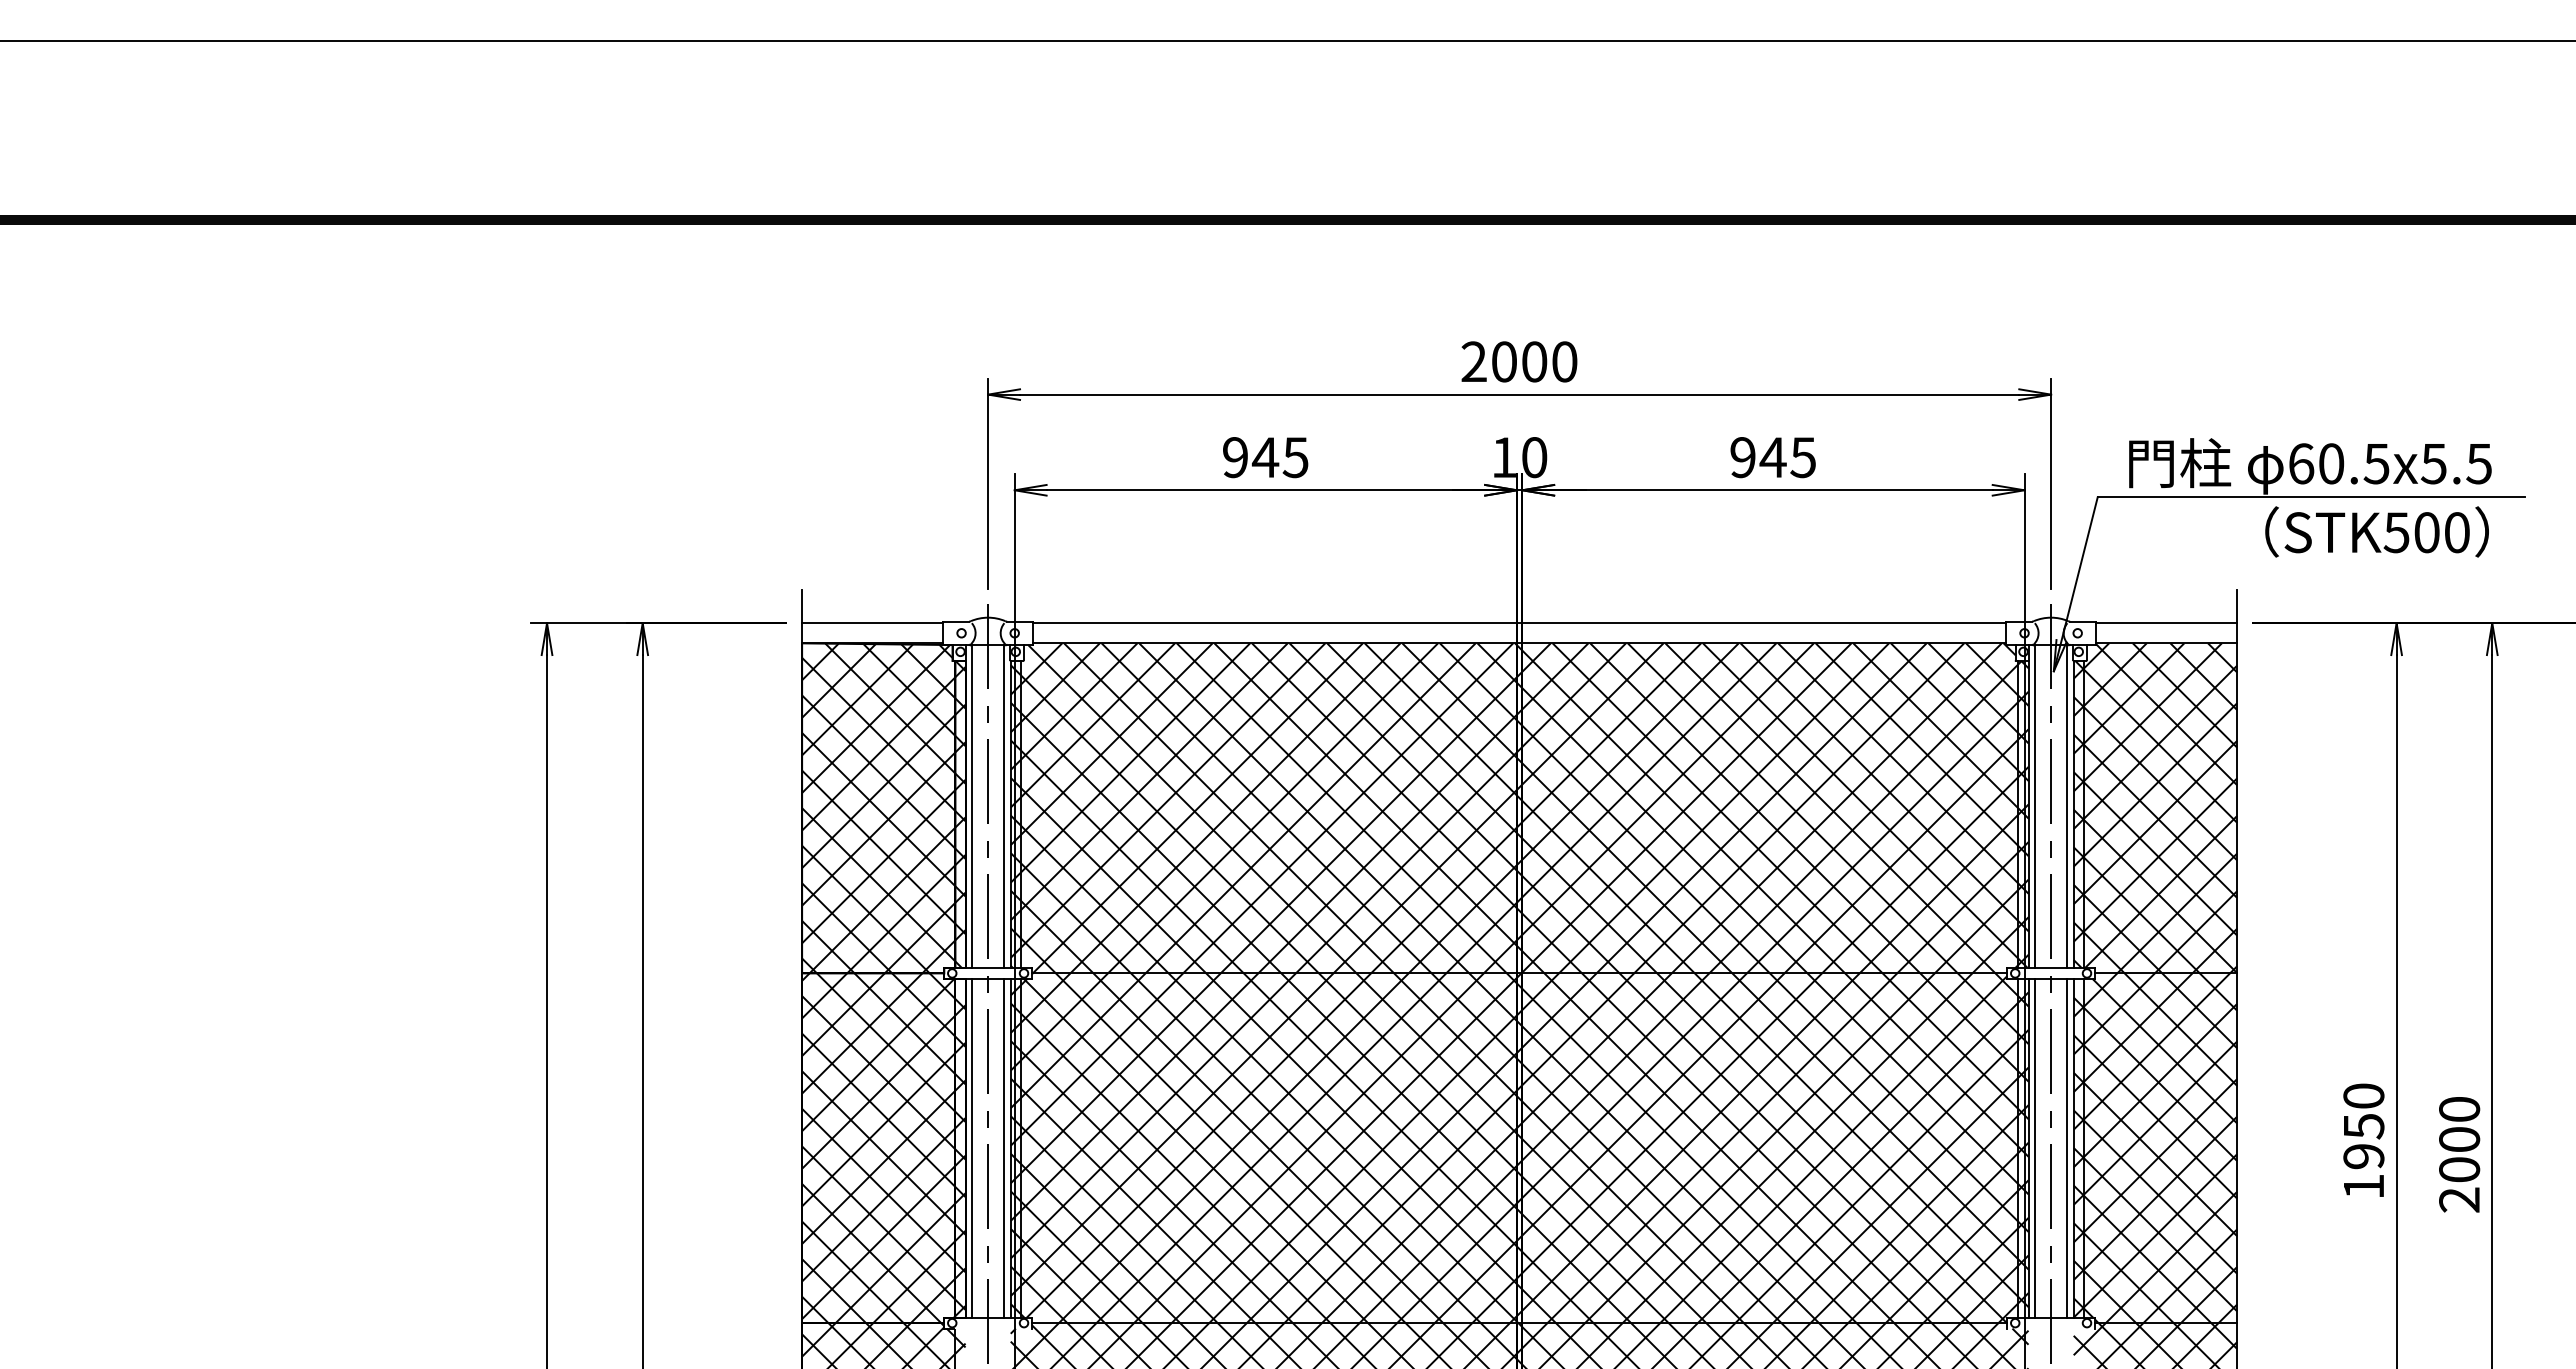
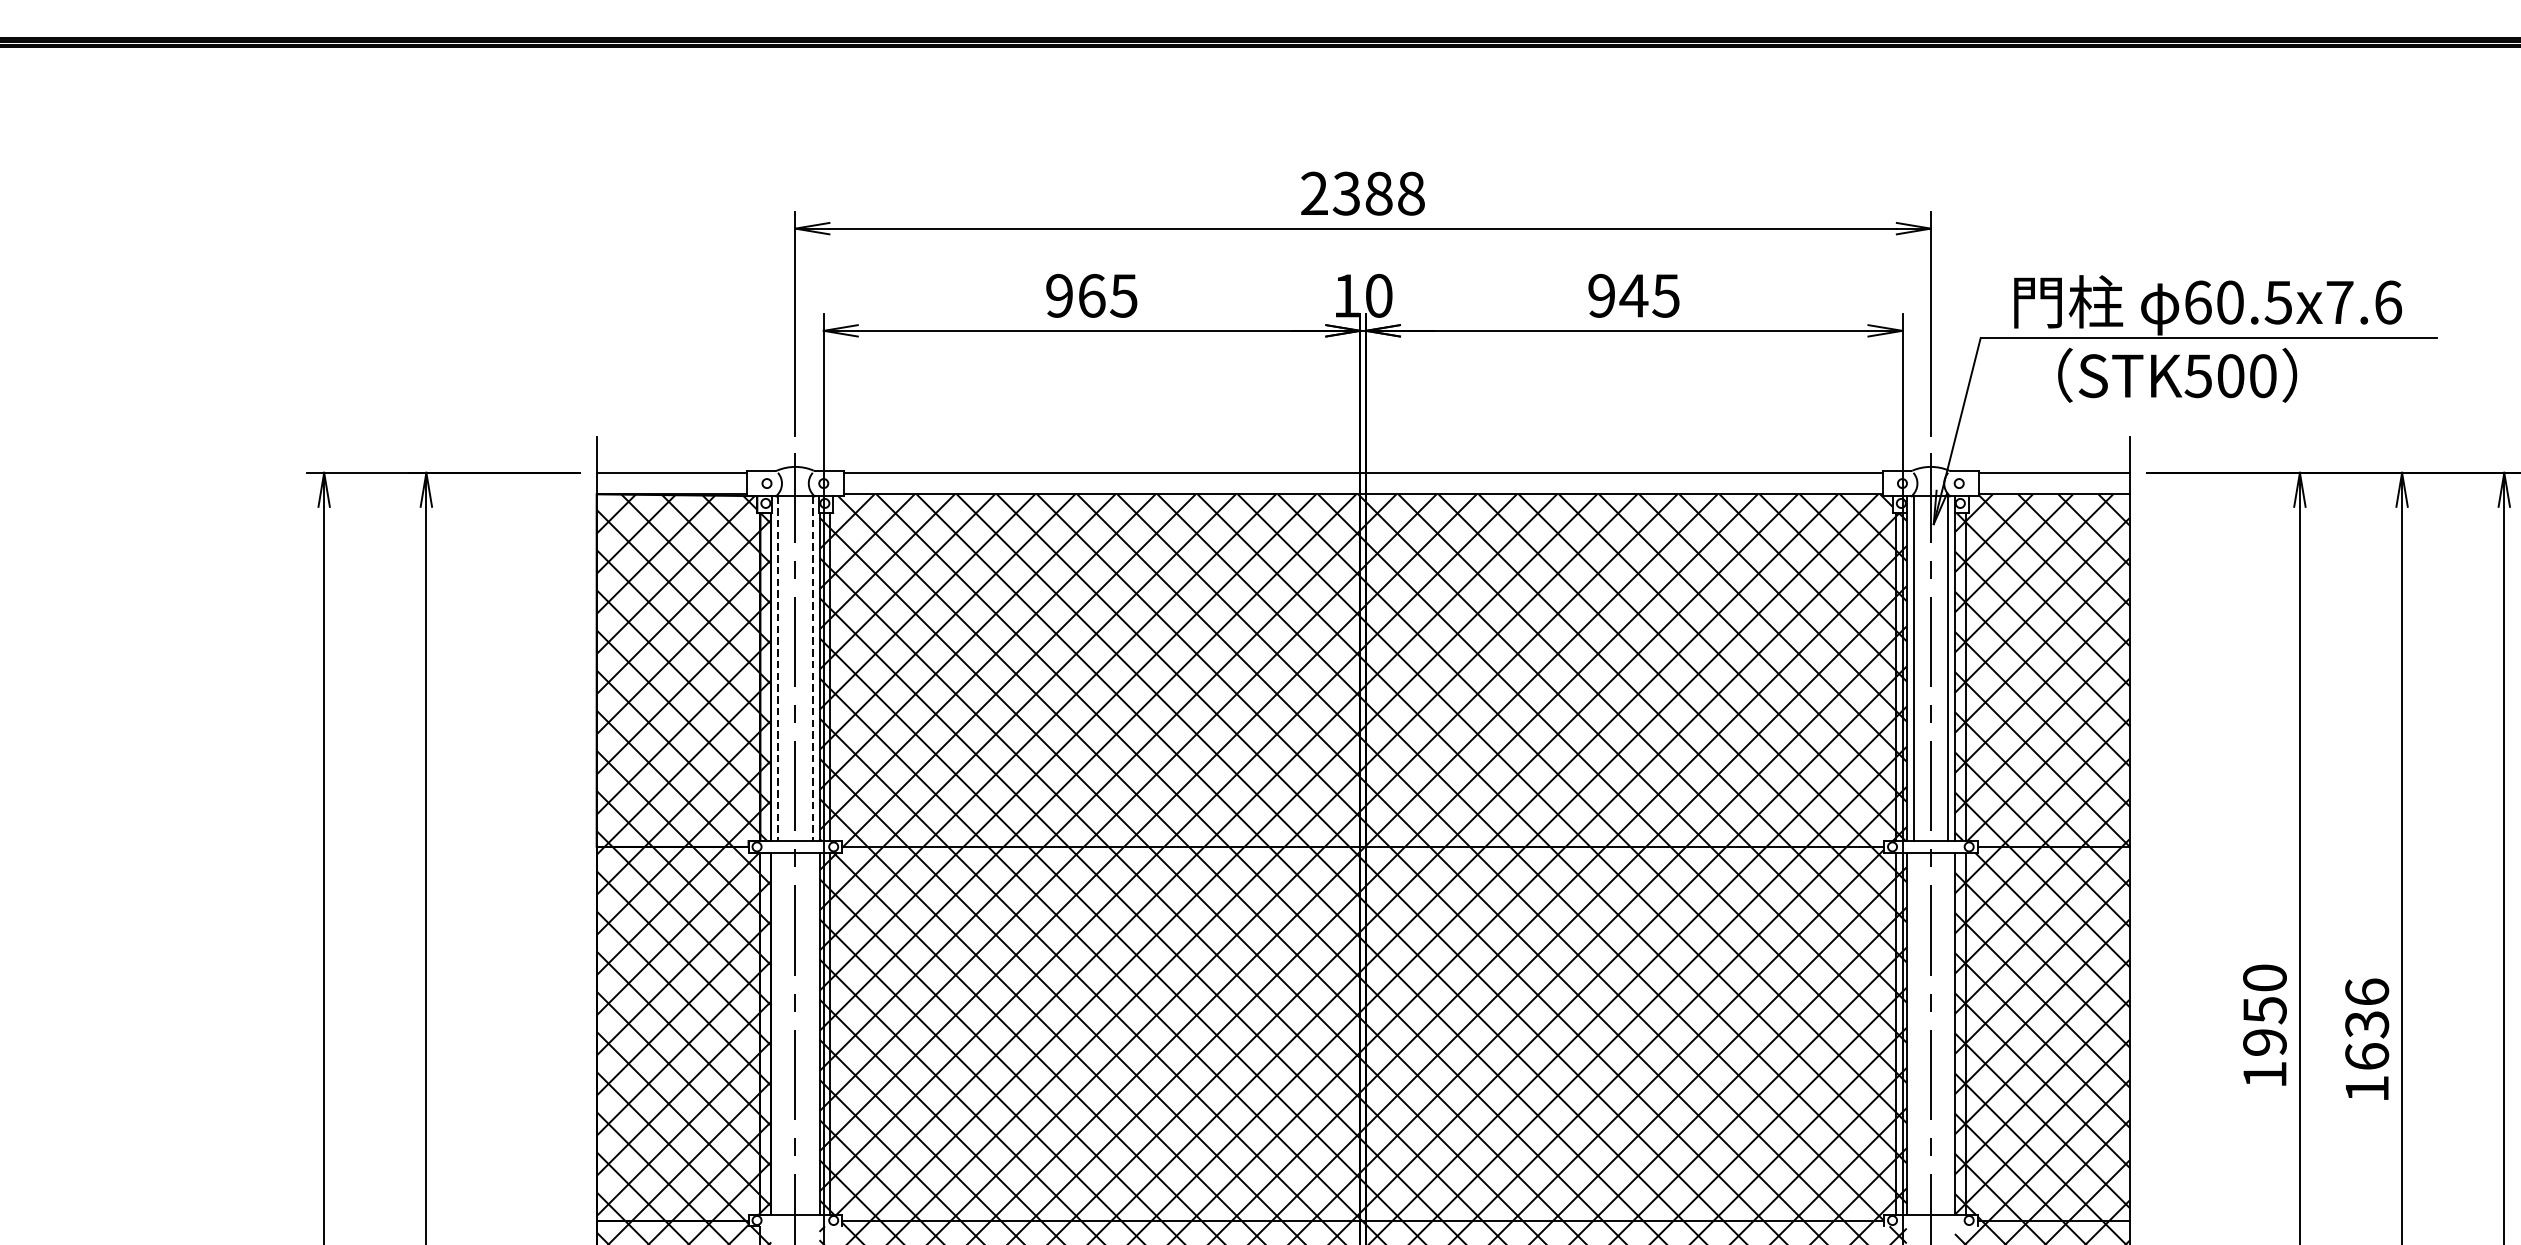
text: (1534, 361) -> (1378, 193), 2000 -> 2388
text: (1265, 457) -> (1091, 295), 945 -> 965
text: (2456, 463) -> (2363, 302), 60.5x5.5 -> 60.5x7.6
text: (2376, 531) -> (2176, 374), moved
line: (972, 807) -> (778, 669), solid -> dashed
line: (1004, 807) -> (812, 669), solid -> dashed
line: (972, 1147) -> (778, 1032), removed
line: (1004, 1147) -> (812, 1032), removed
line: (2035, 1147) -> (1914, 1032), removed
line: (2067, 1147) -> (1948, 1032), removed
text: (2459, 1154) -> (2367, 1040), 2000 -> 1636

